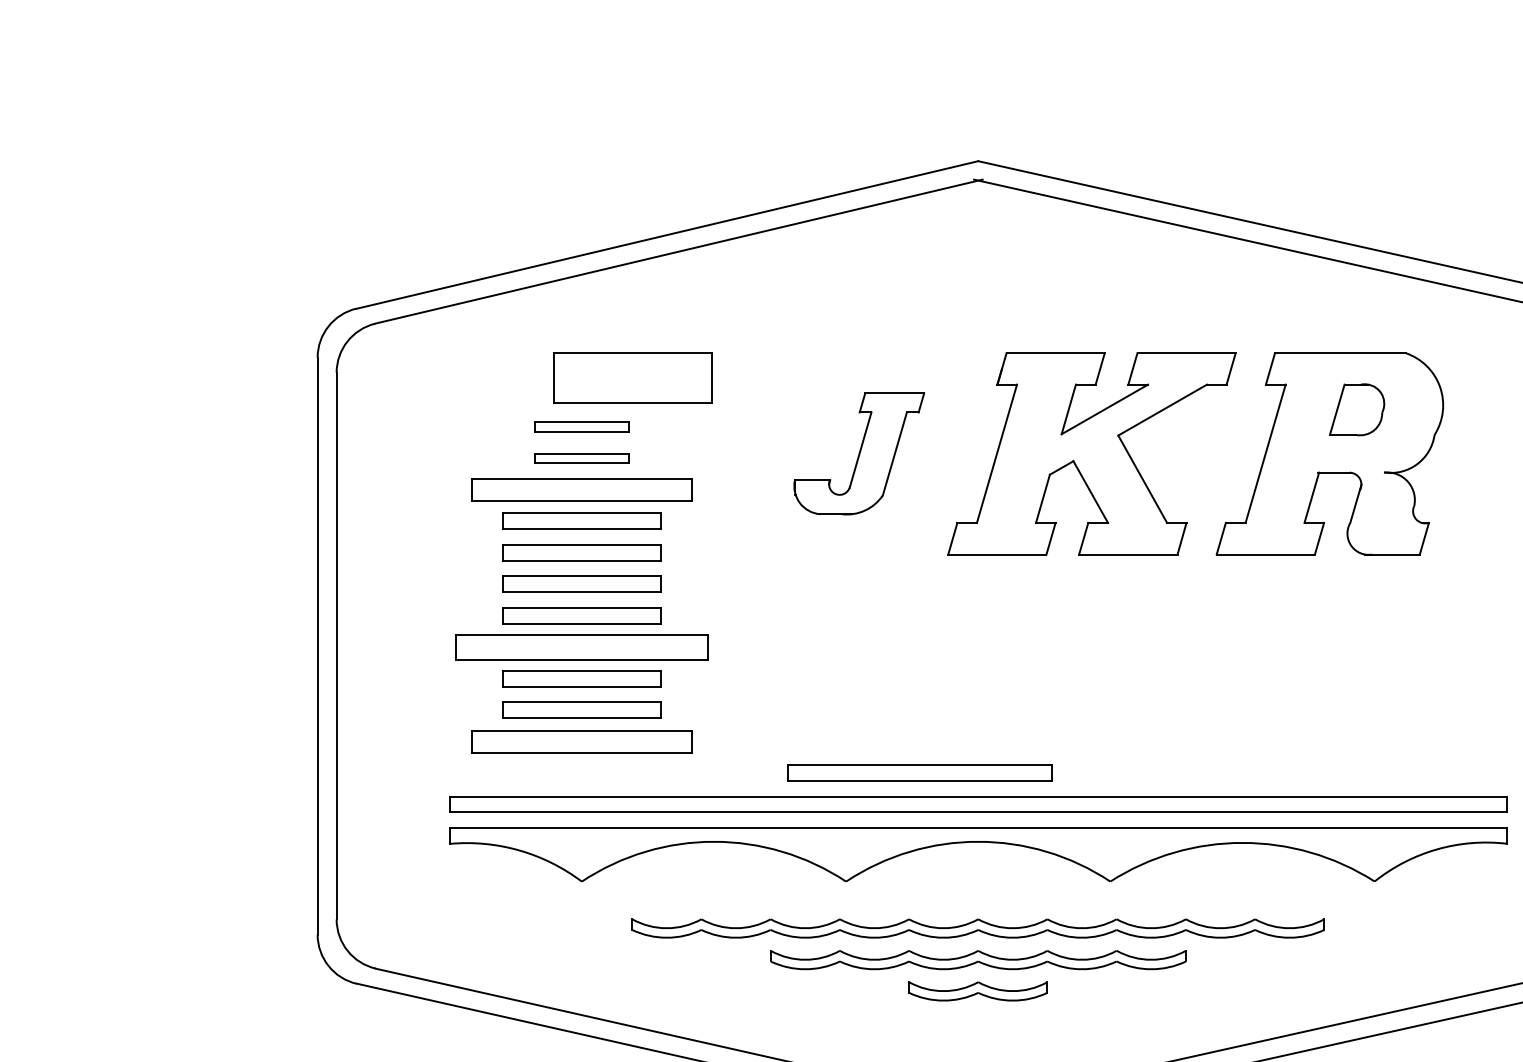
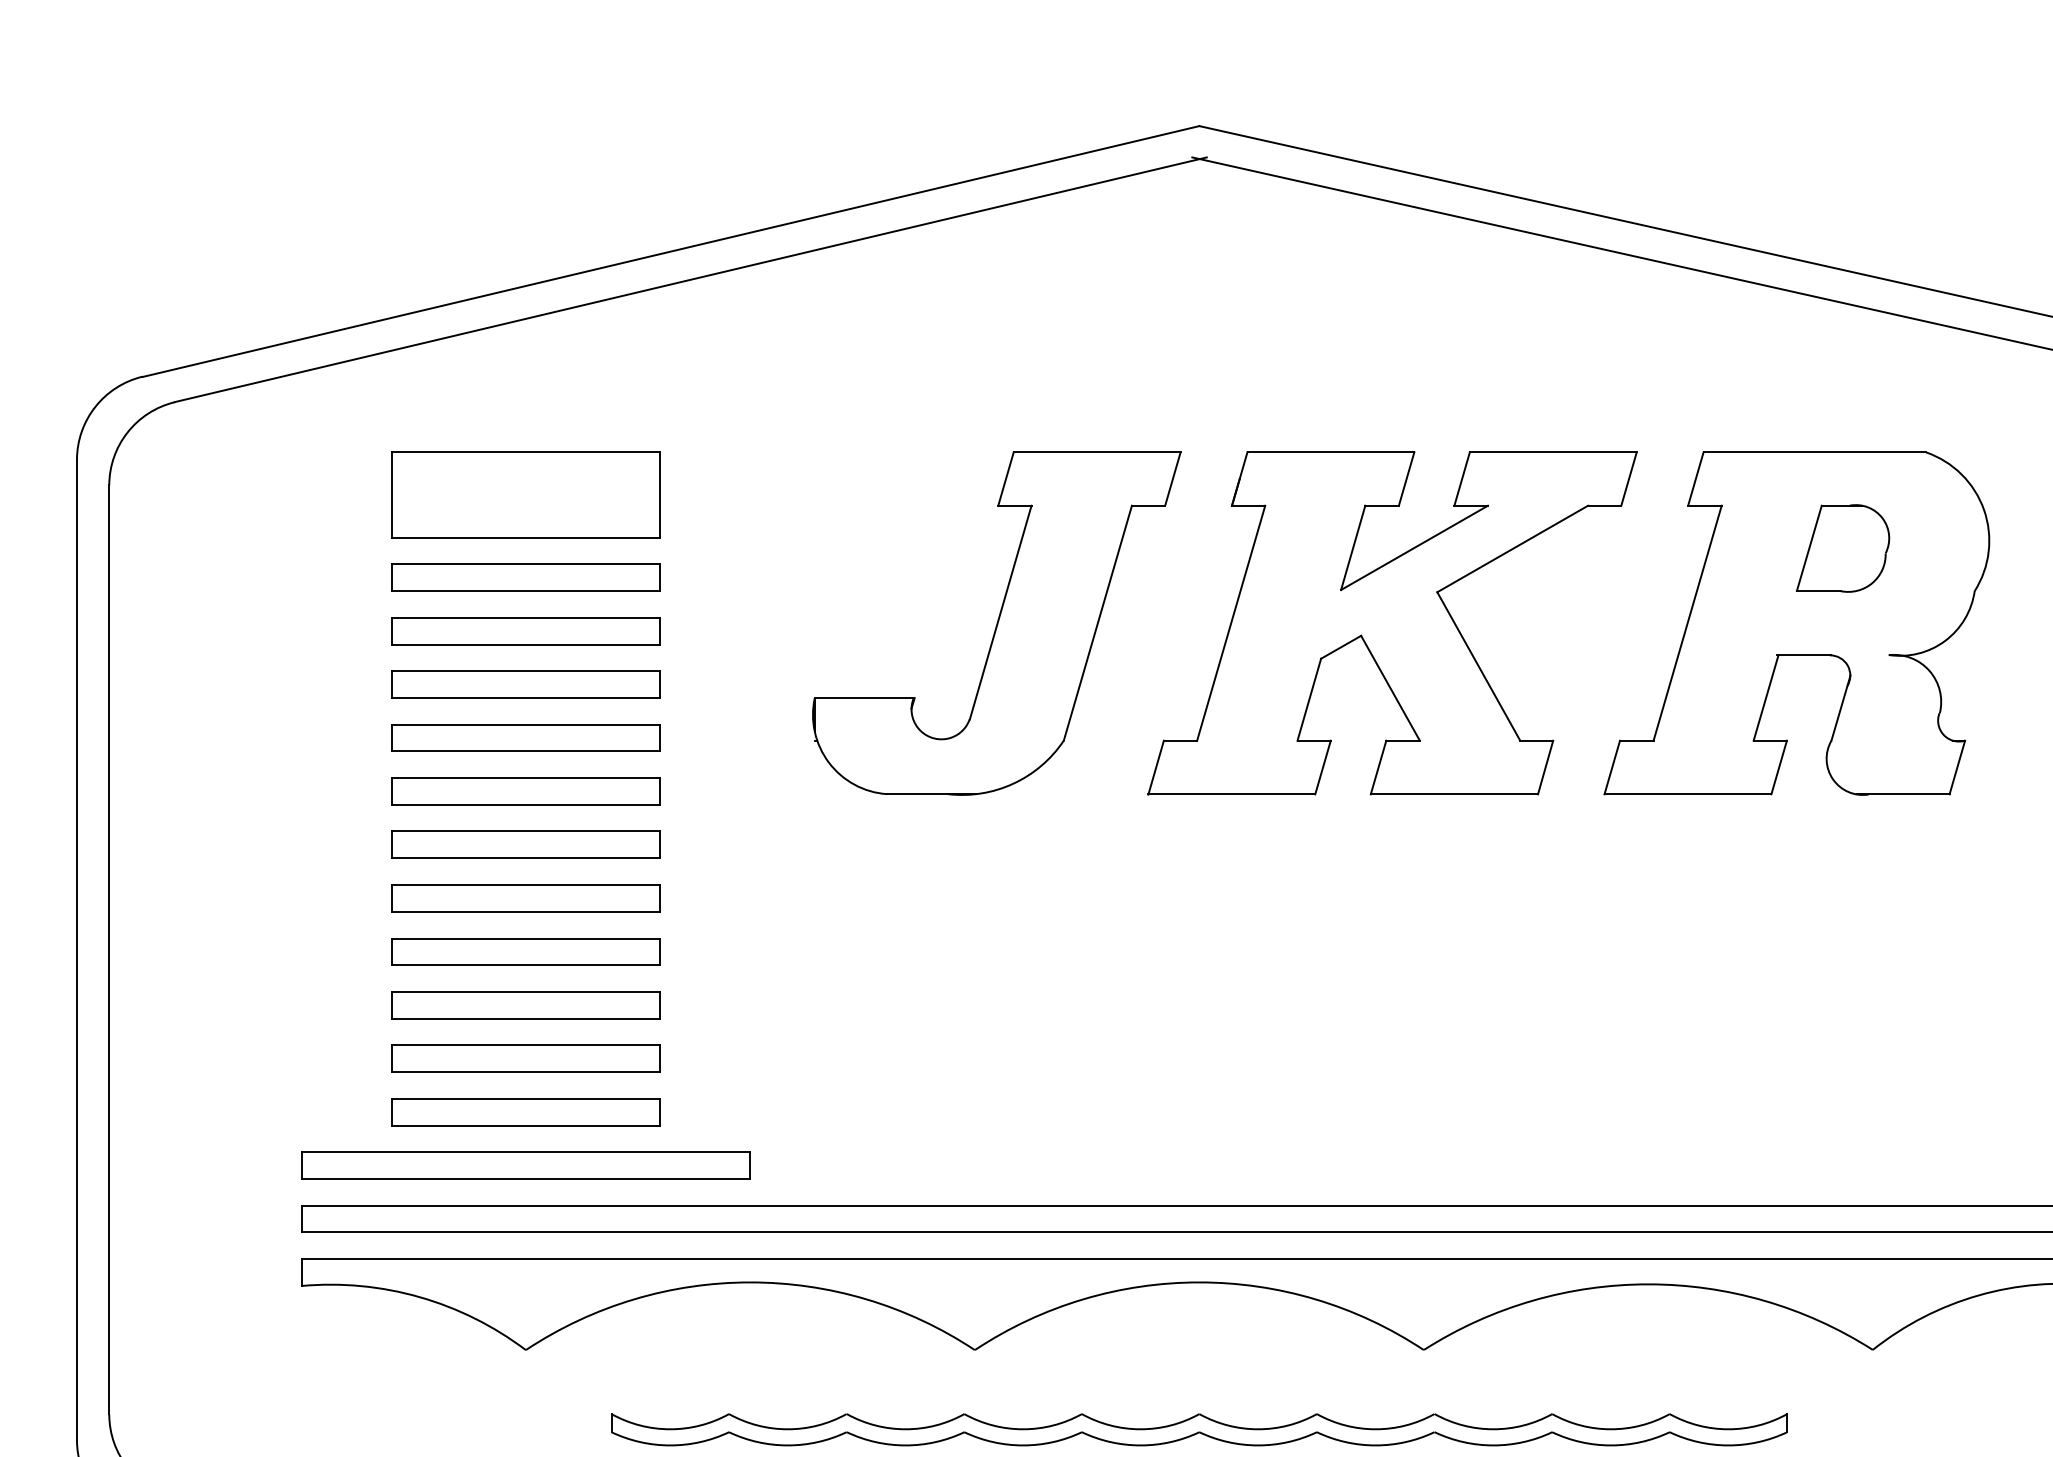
part: (632, 377) -> (525, 493), moved
part: (581, 426) -> (525, 576), size x1.67
part: (859, 453) -> (997, 622), size x1.67
part: (581, 458) -> (525, 631), size x1.67
part: (581, 489) -> (525, 683), size x0.71
part: (581, 646) -> (525, 950), size x0.62
part: (581, 741) -> (525, 1112), size x0.71
part: (919, 772) -> (525, 1164), moved

